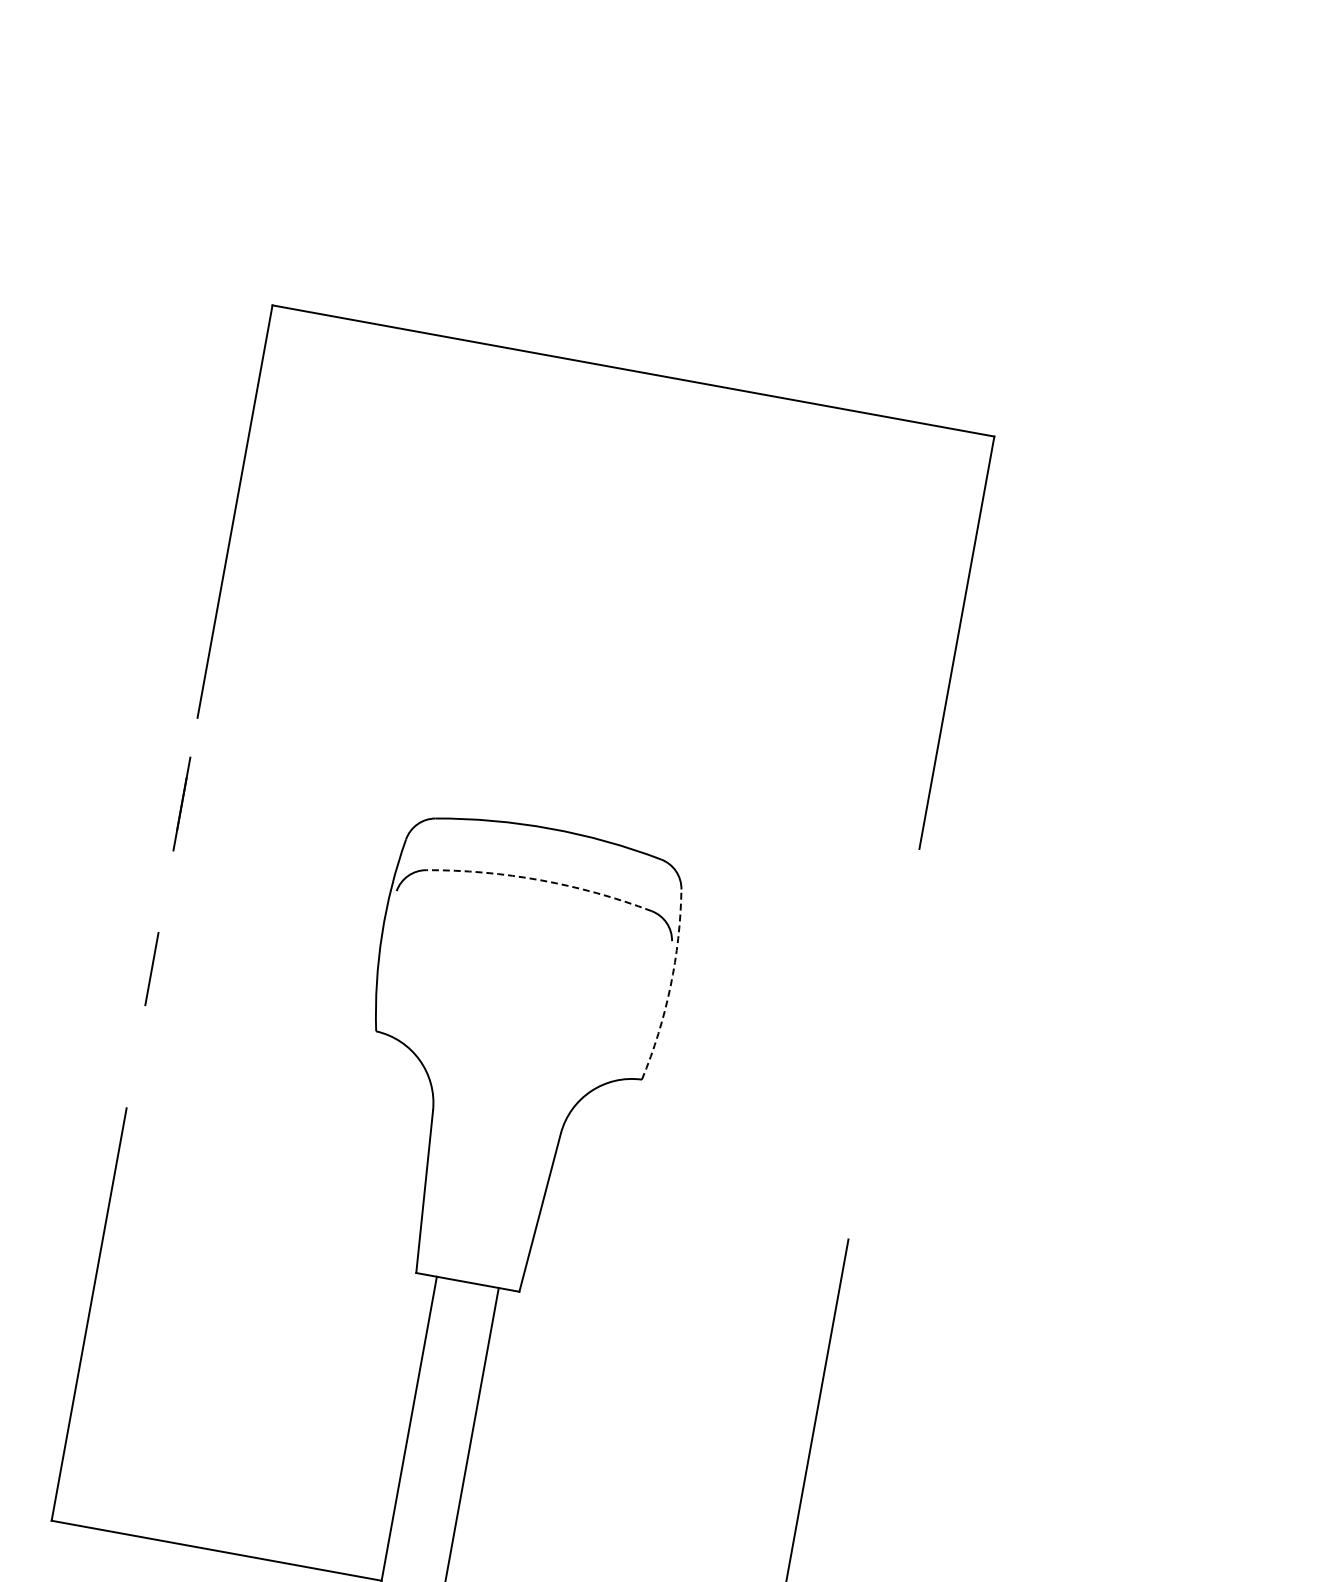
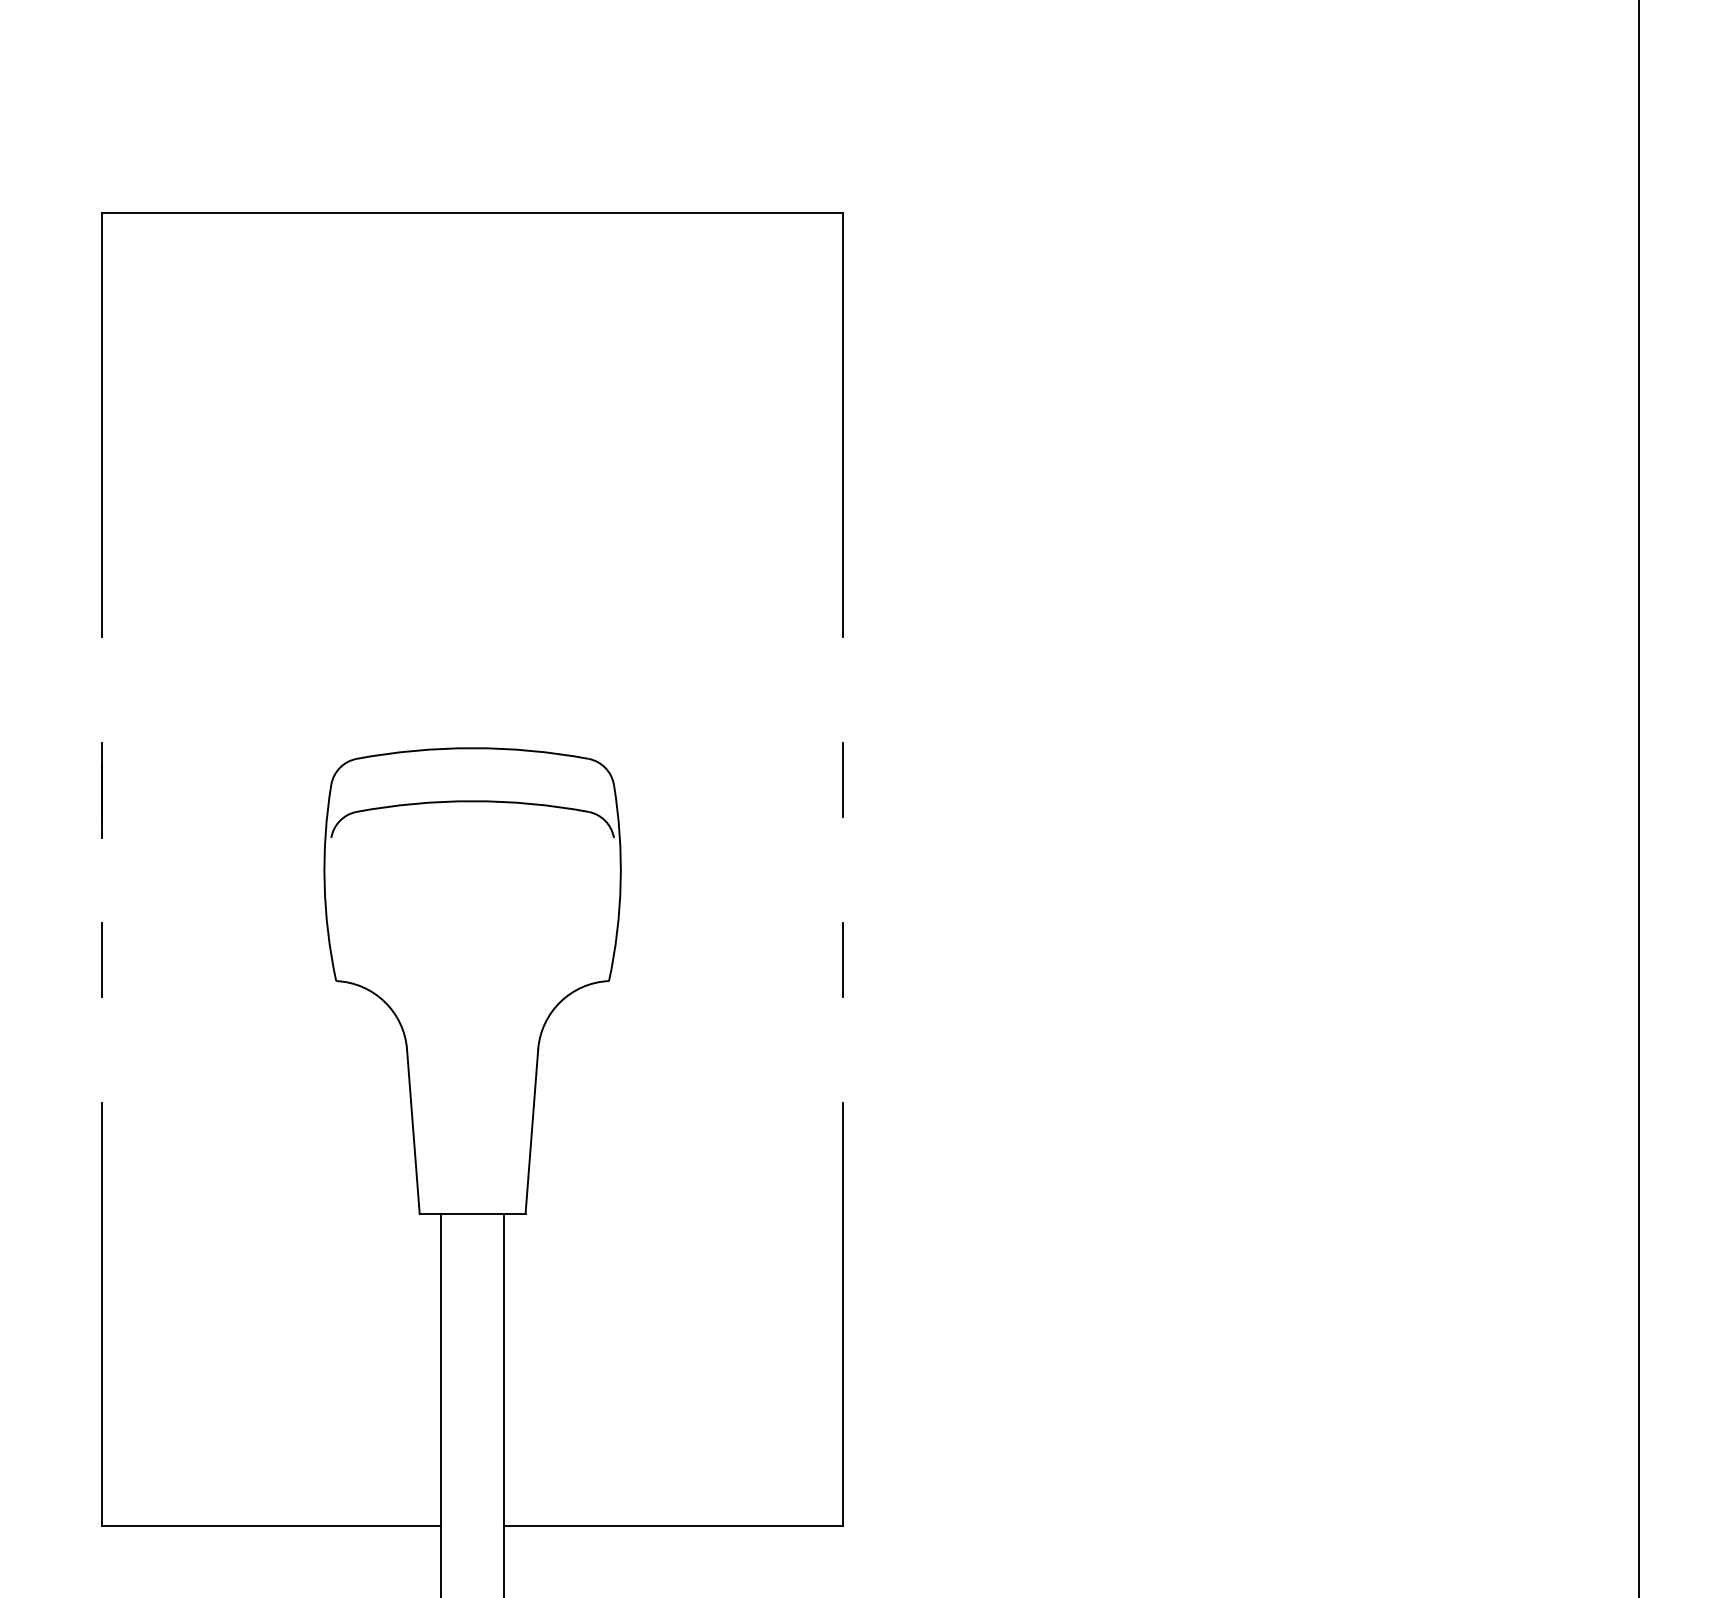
part: (633, 371) -> (472, 213), moved
arc: (540, 880) -> (472, 801), dashed -> solid
line: (906, 924) -> (843, 779), added
arc: (670, 986) -> (620, 883), dashed -> solid
line: (874, 1100) -> (843, 959), added

